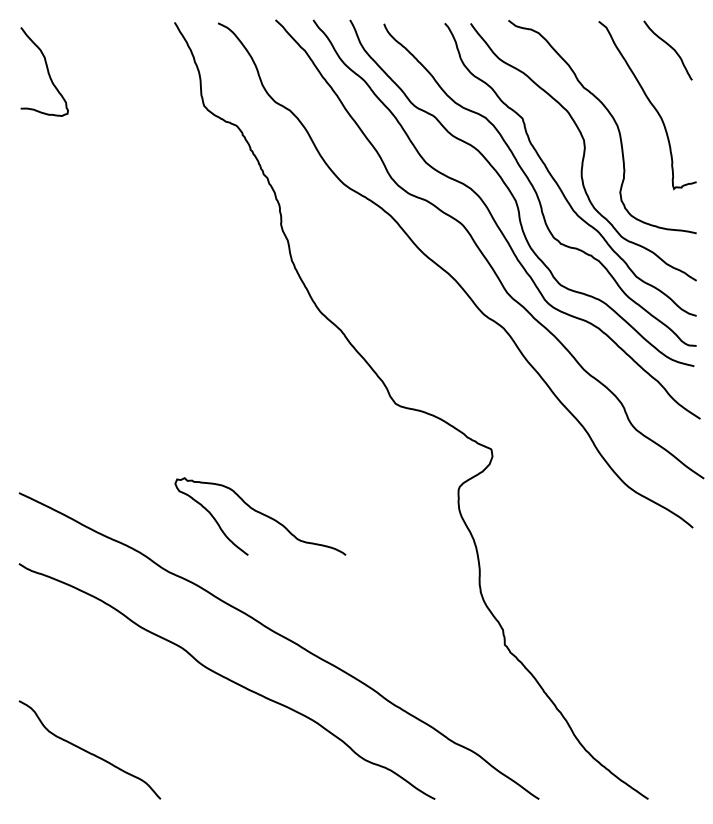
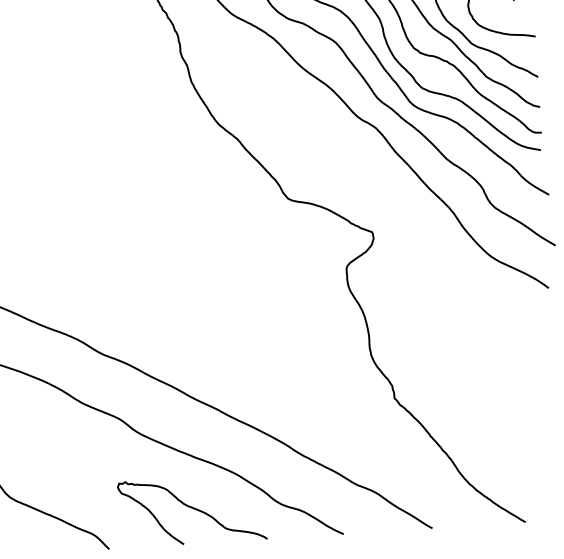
curve: (260, 514) -> (192, 508), moved

